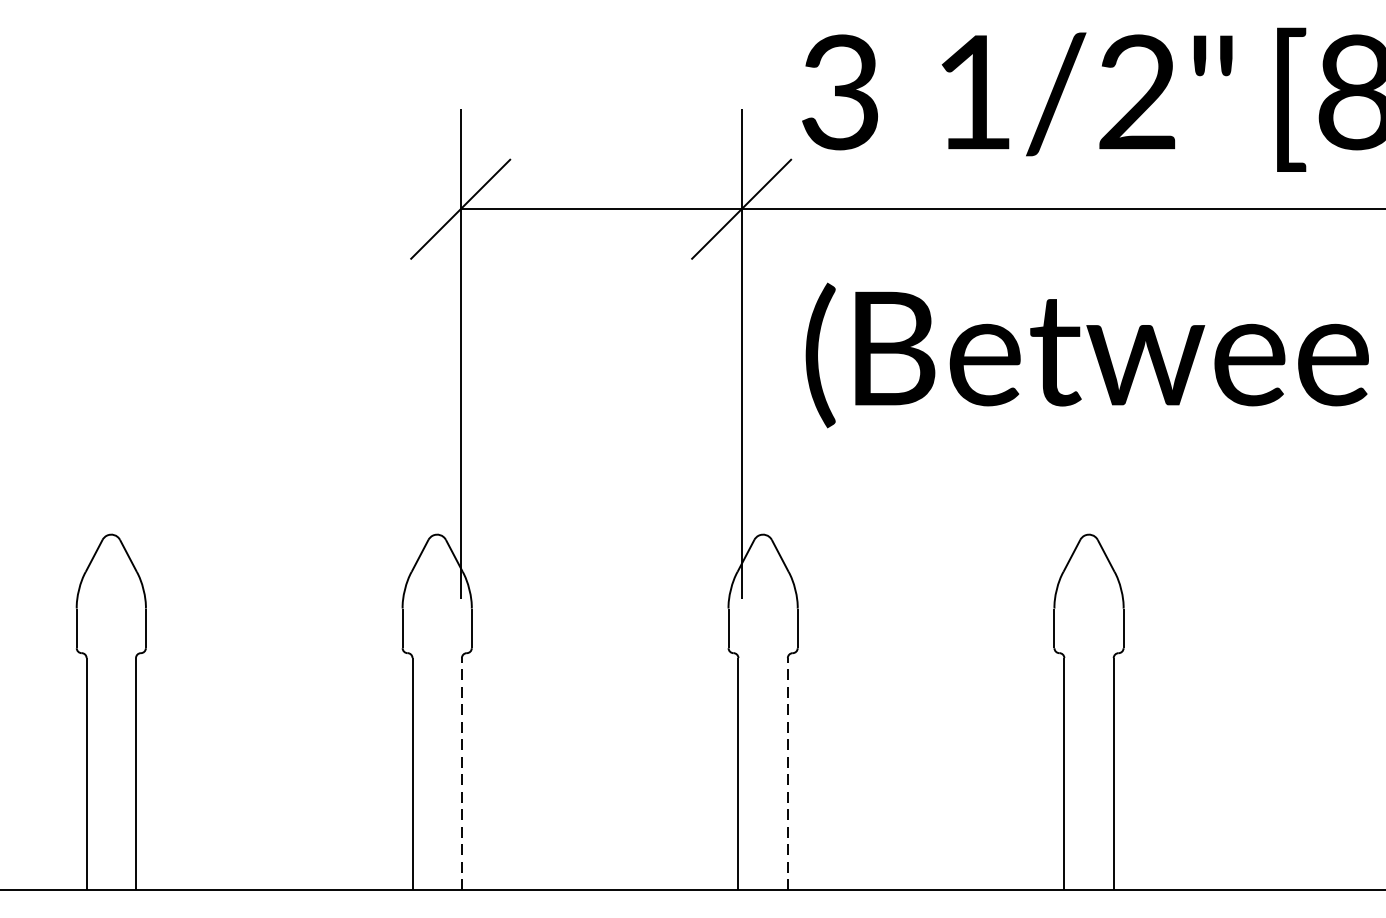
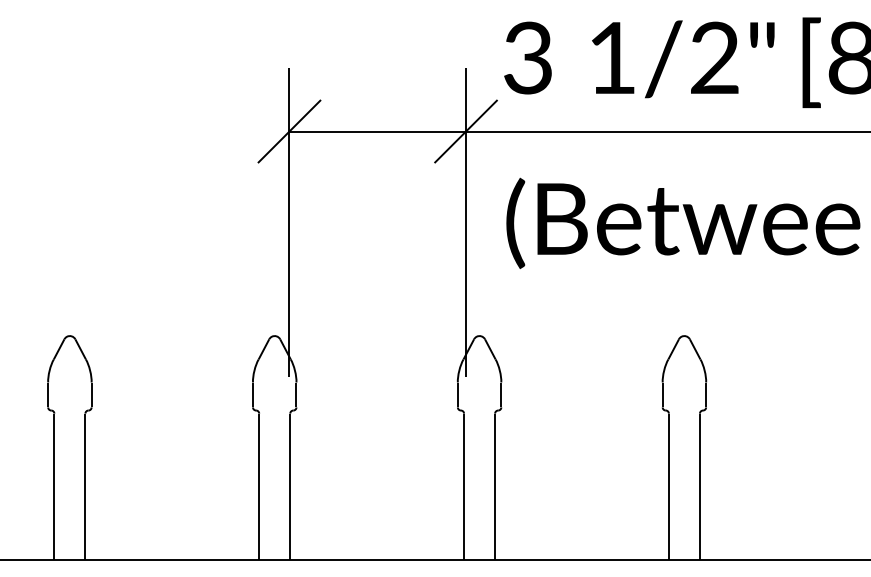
line: (462, 774) -> (290, 486), dashed -> solid
line: (788, 774) -> (495, 486), dashed -> solid

